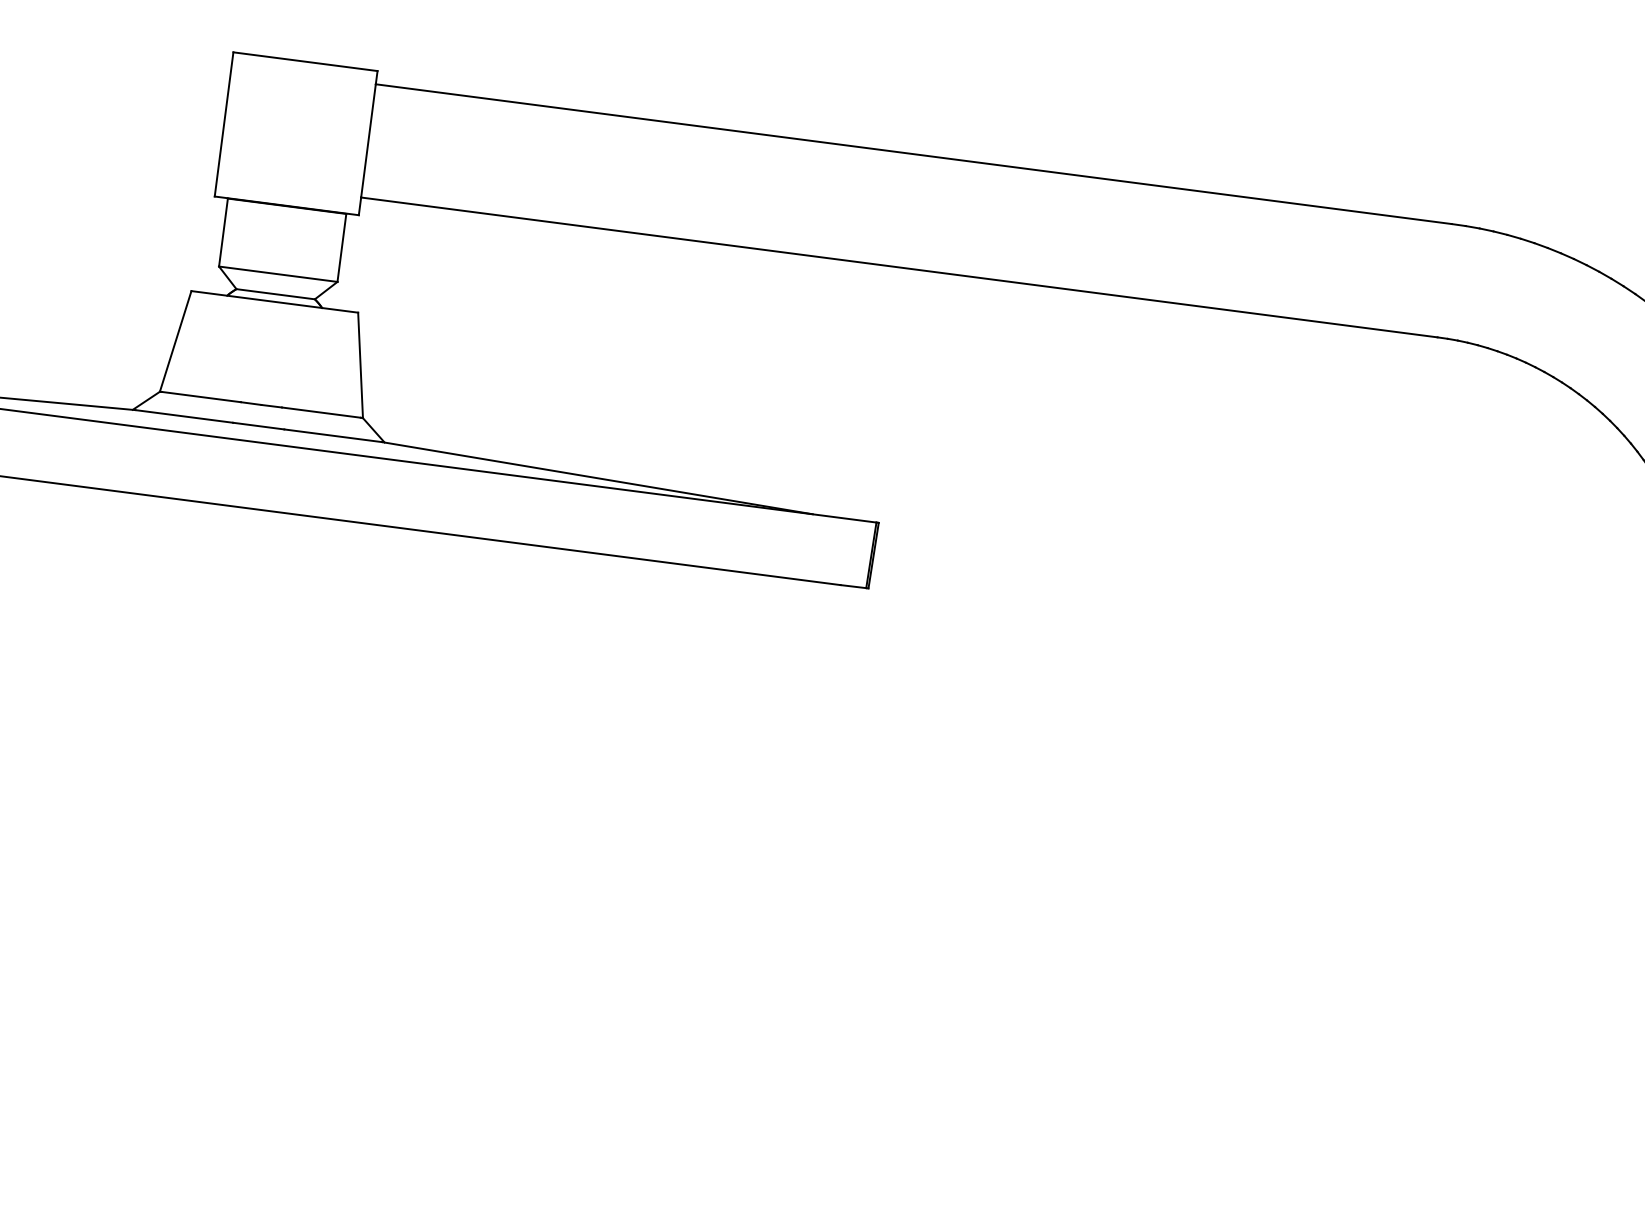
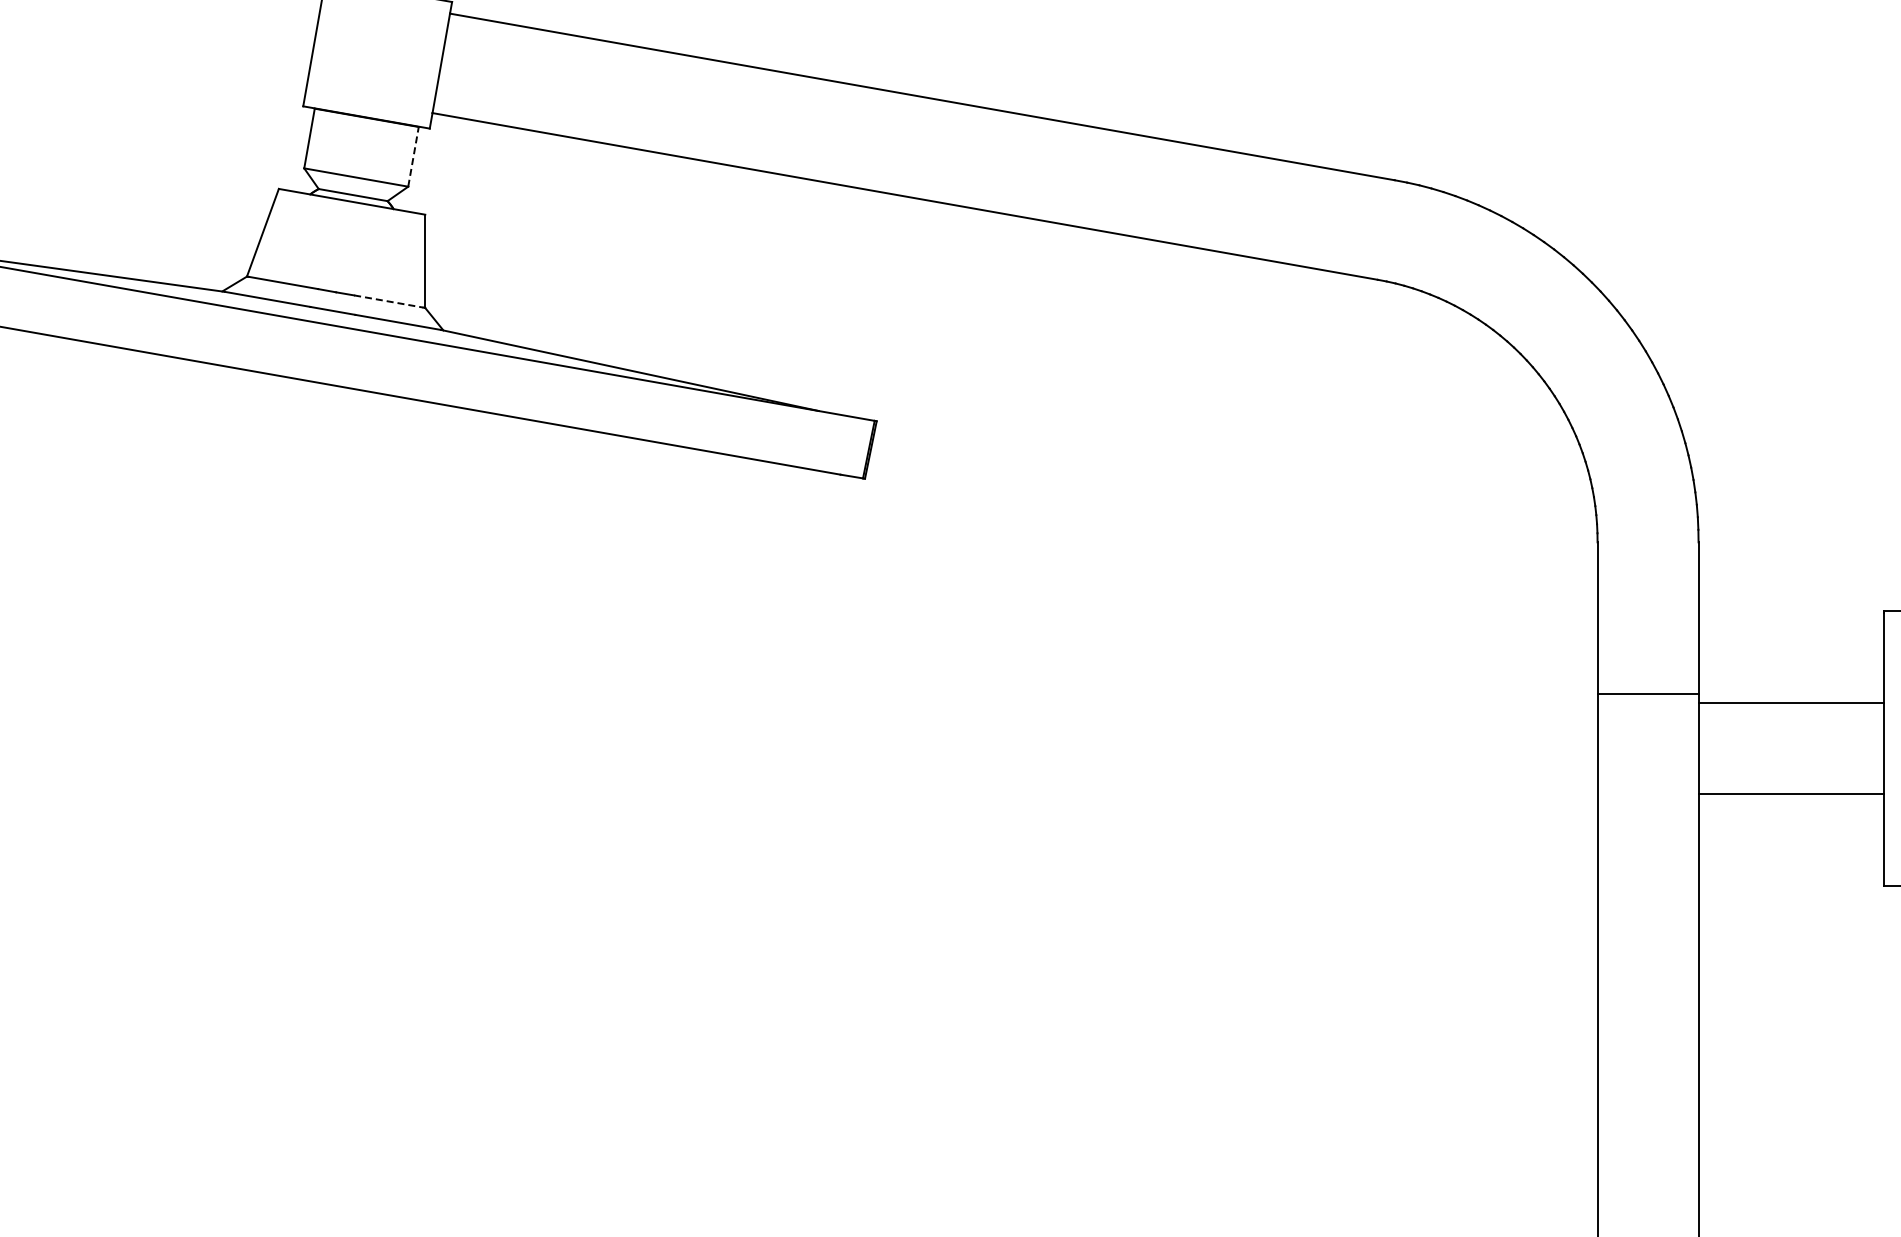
line: (341, 247) -> (413, 156), solid -> dashed
line: (322, 412) -> (389, 301), solid -> dashed

